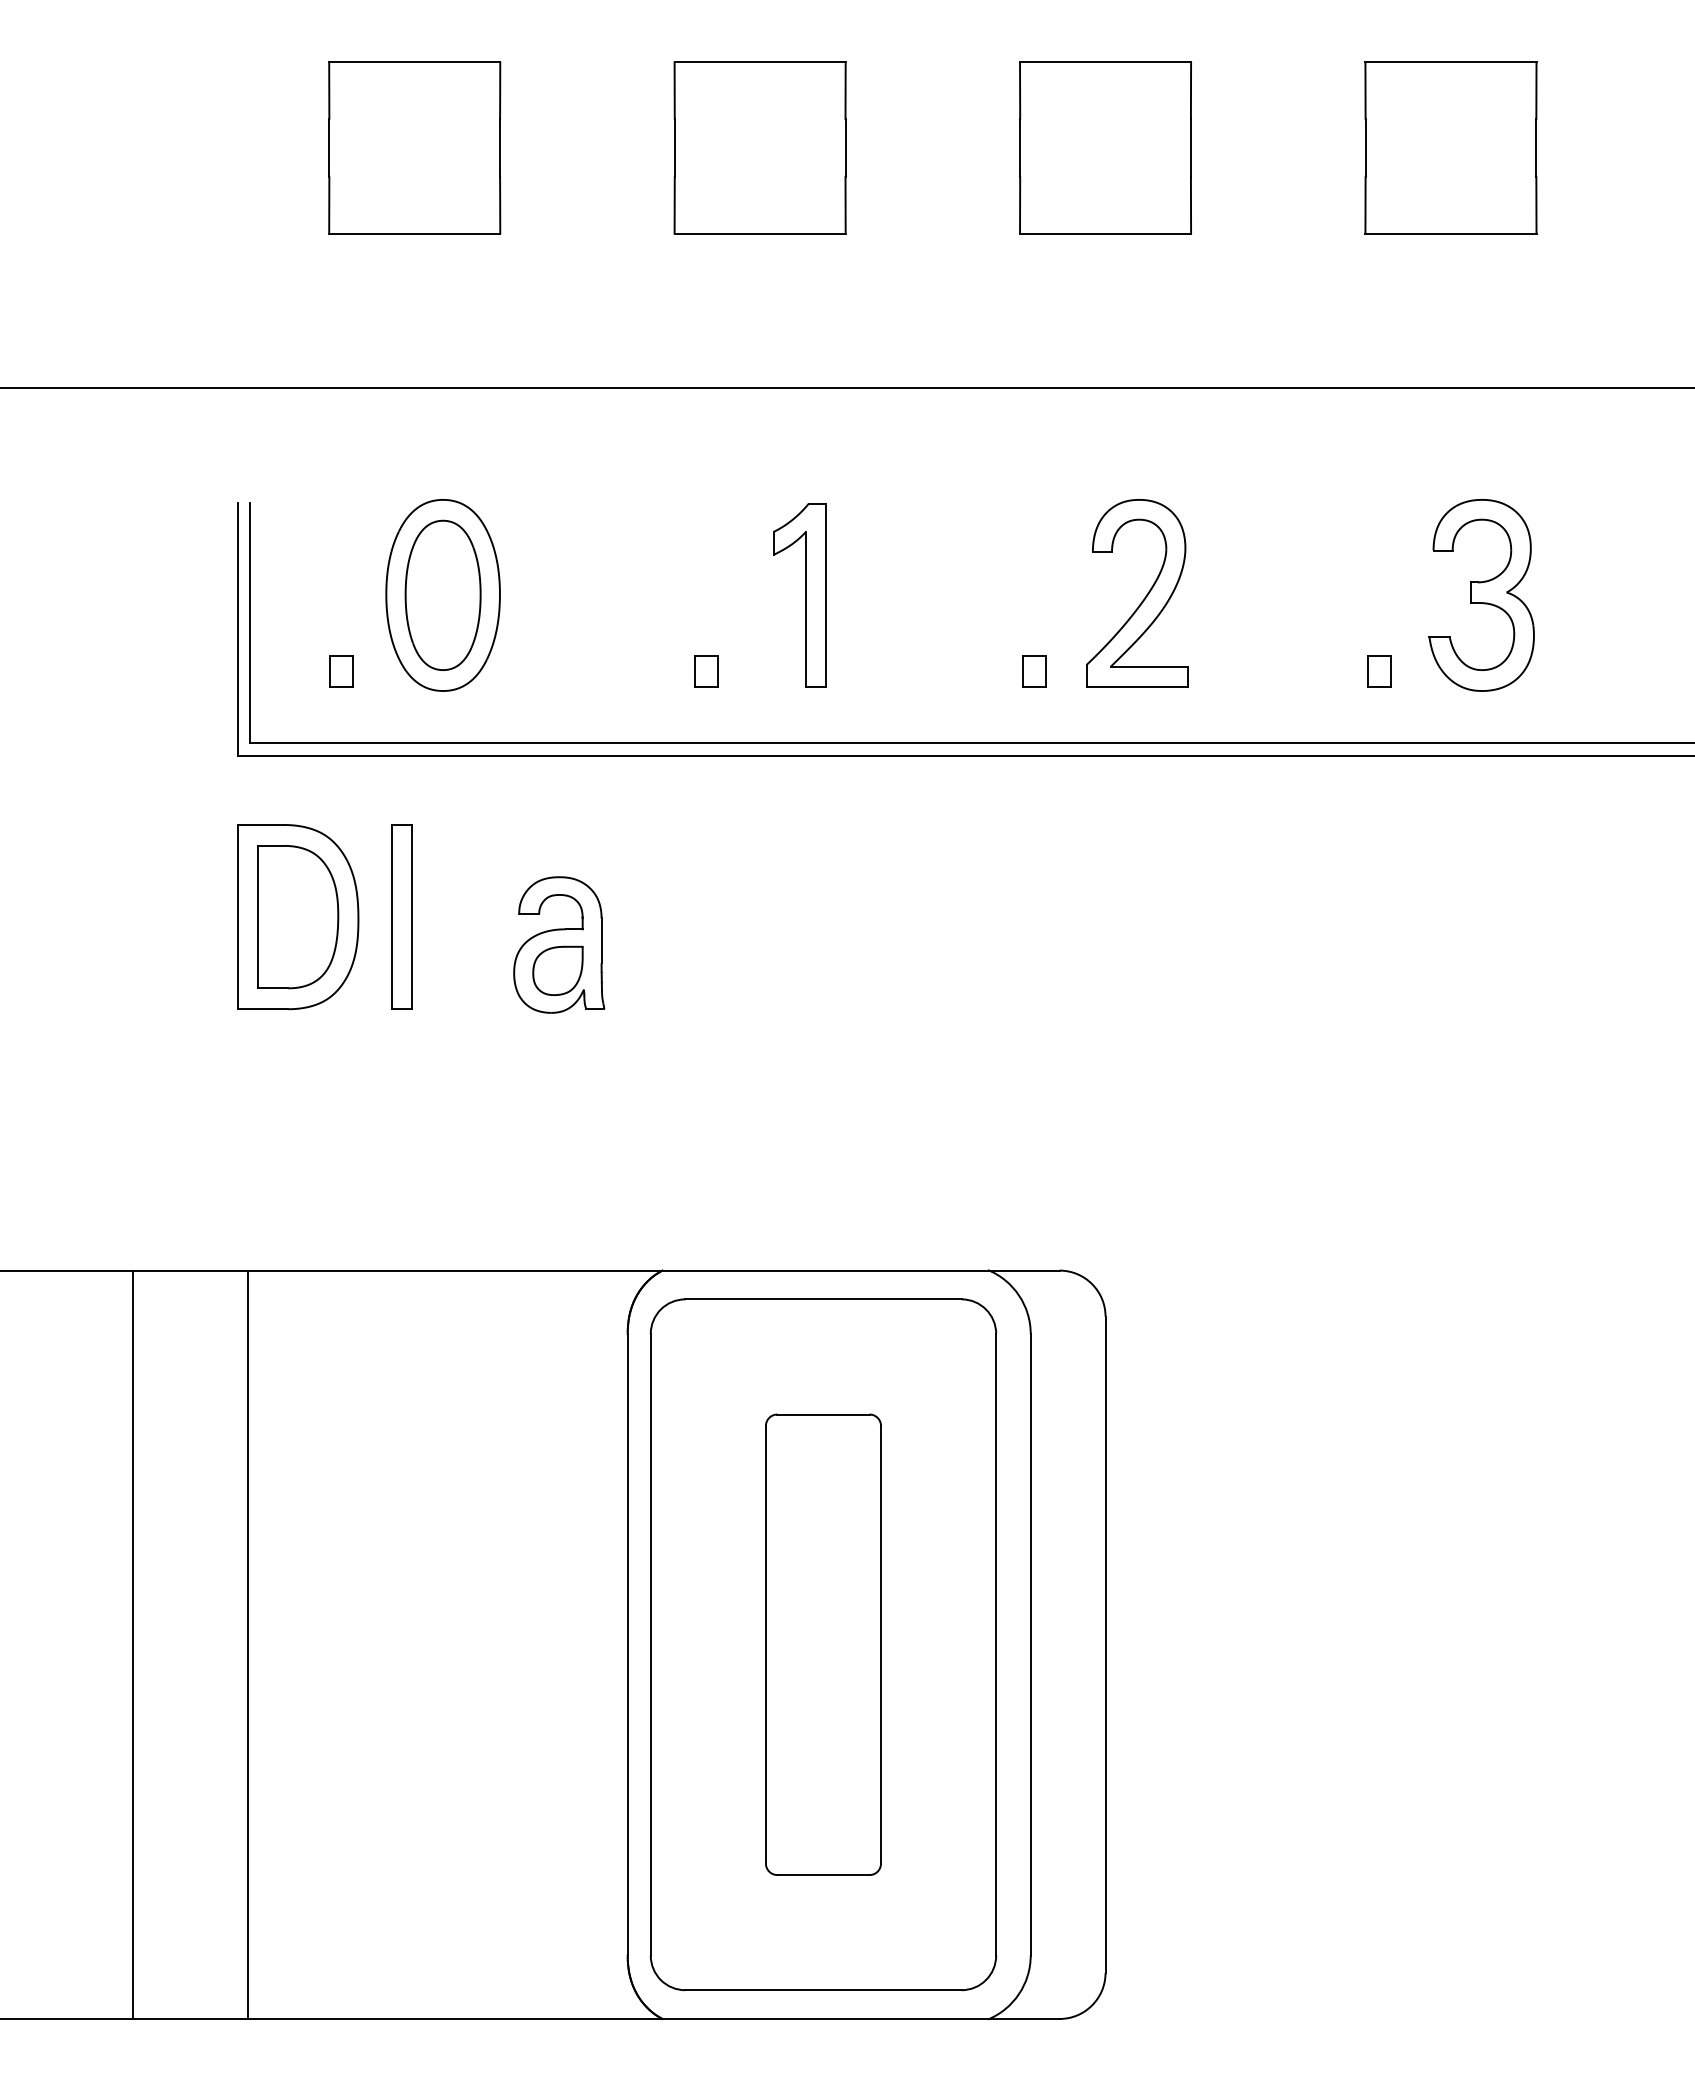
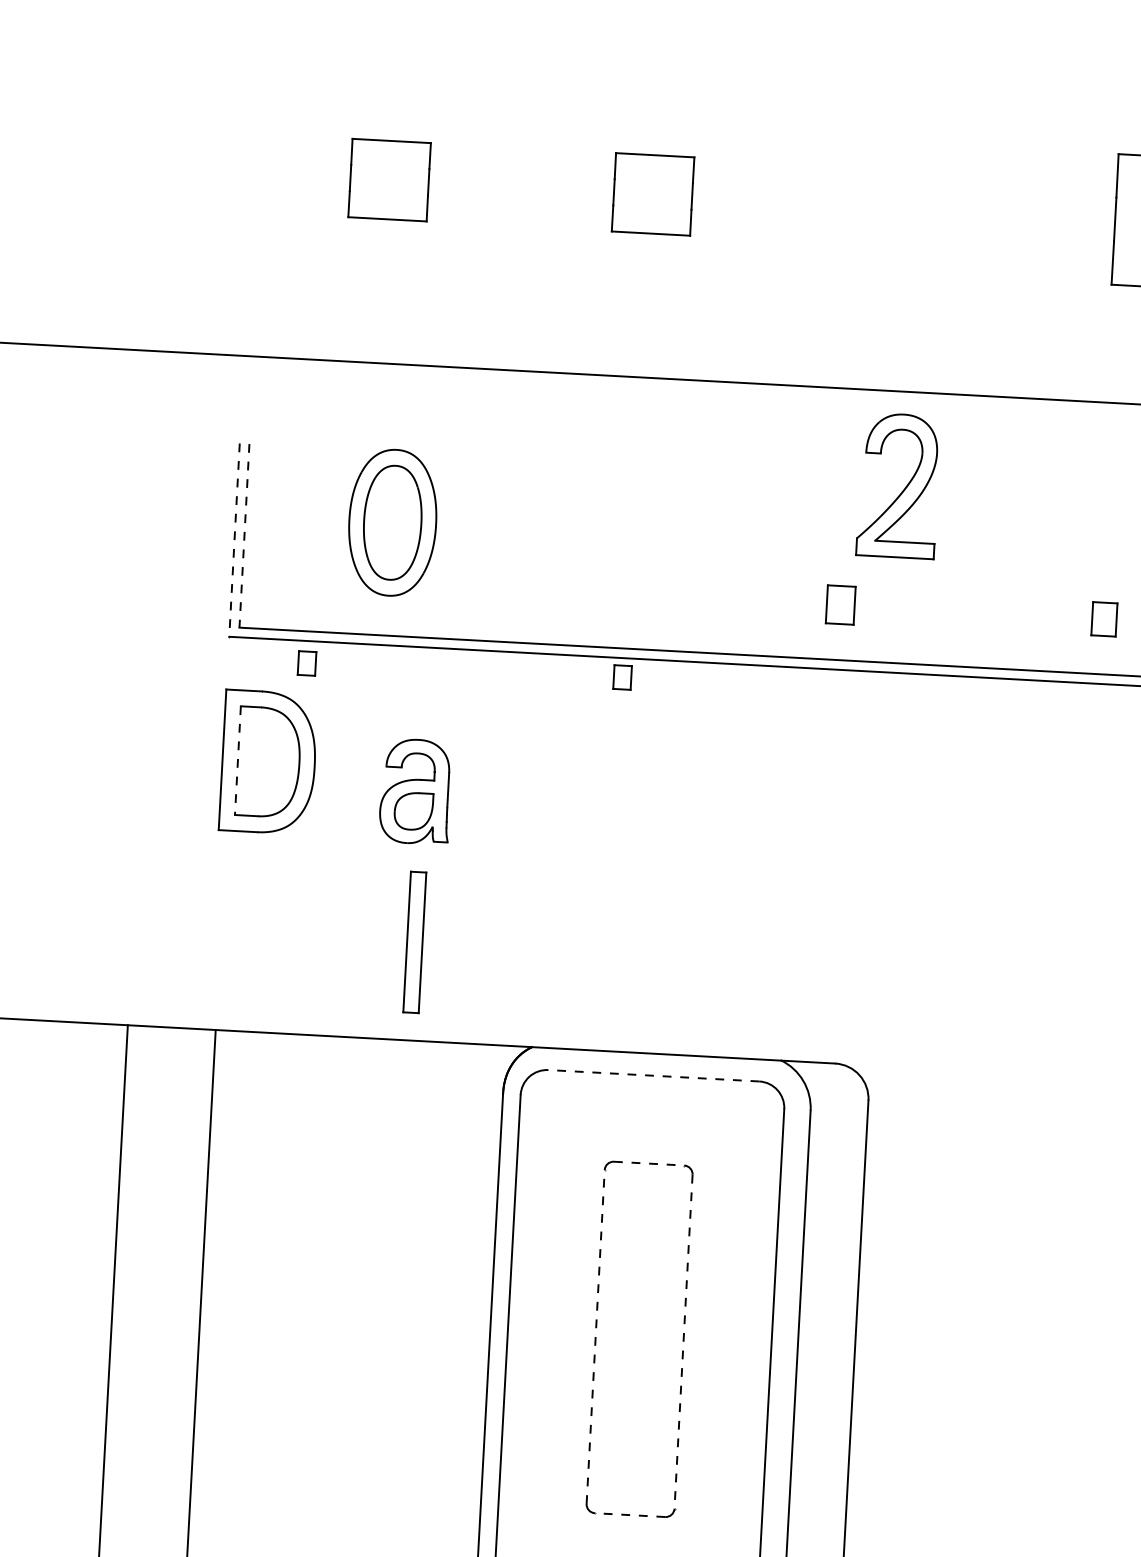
part: (414, 147) -> (389, 179), size x0.6
part: (759, 147) -> (652, 194), size x0.6
part: (1105, 147) -> (916, 208), removed
part: (799, 595) -> (664, 537), removed
part: (1143, 598) -> (903, 490), moved
line: (250, 623) -> (244, 536), solid -> dashed
line: (237, 629) -> (234, 540), solid -> dashed
part: (341, 671) -> (307, 663), moved
part: (706, 671) -> (622, 677), moved
part: (1034, 671) -> (840, 605), size x1.6
part: (1379, 671) -> (1104, 619), size x1.4
part: (401, 916) -> (414, 941), moved
line: (257, 917) -> (237, 760), solid -> dashed
part: (559, 944) -> (415, 791), moved
line: (822, 1299) -> (653, 1075), solid -> dashed
line: (823, 1414) -> (649, 1163), solid -> dashed
line: (765, 1644) -> (595, 1336), solid -> dashed
line: (881, 1644) -> (683, 1341), solid -> dashed
line: (822, 1875) -> (629, 1515), solid -> dashed

